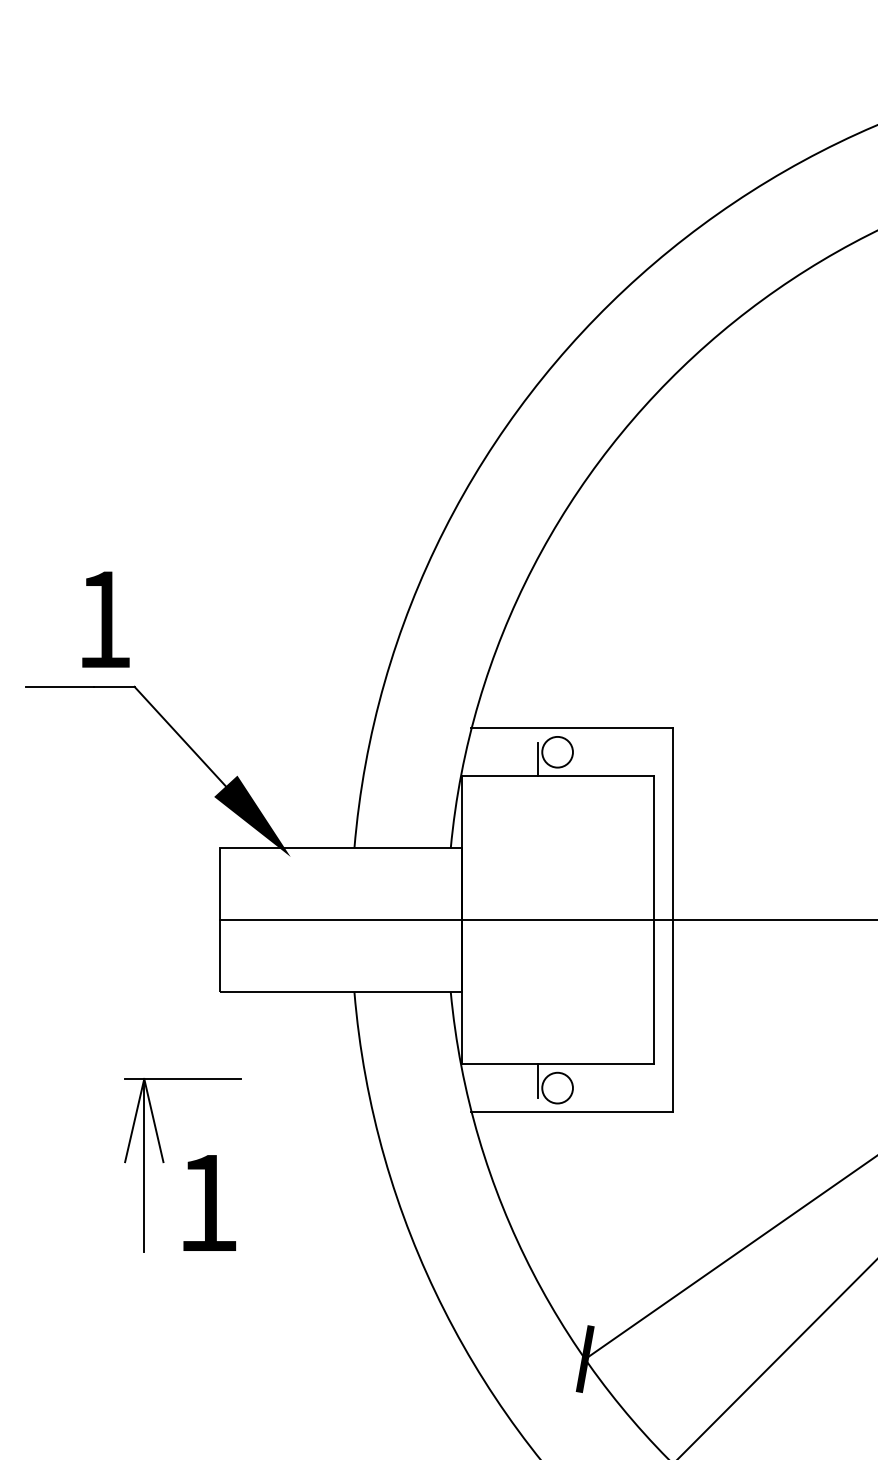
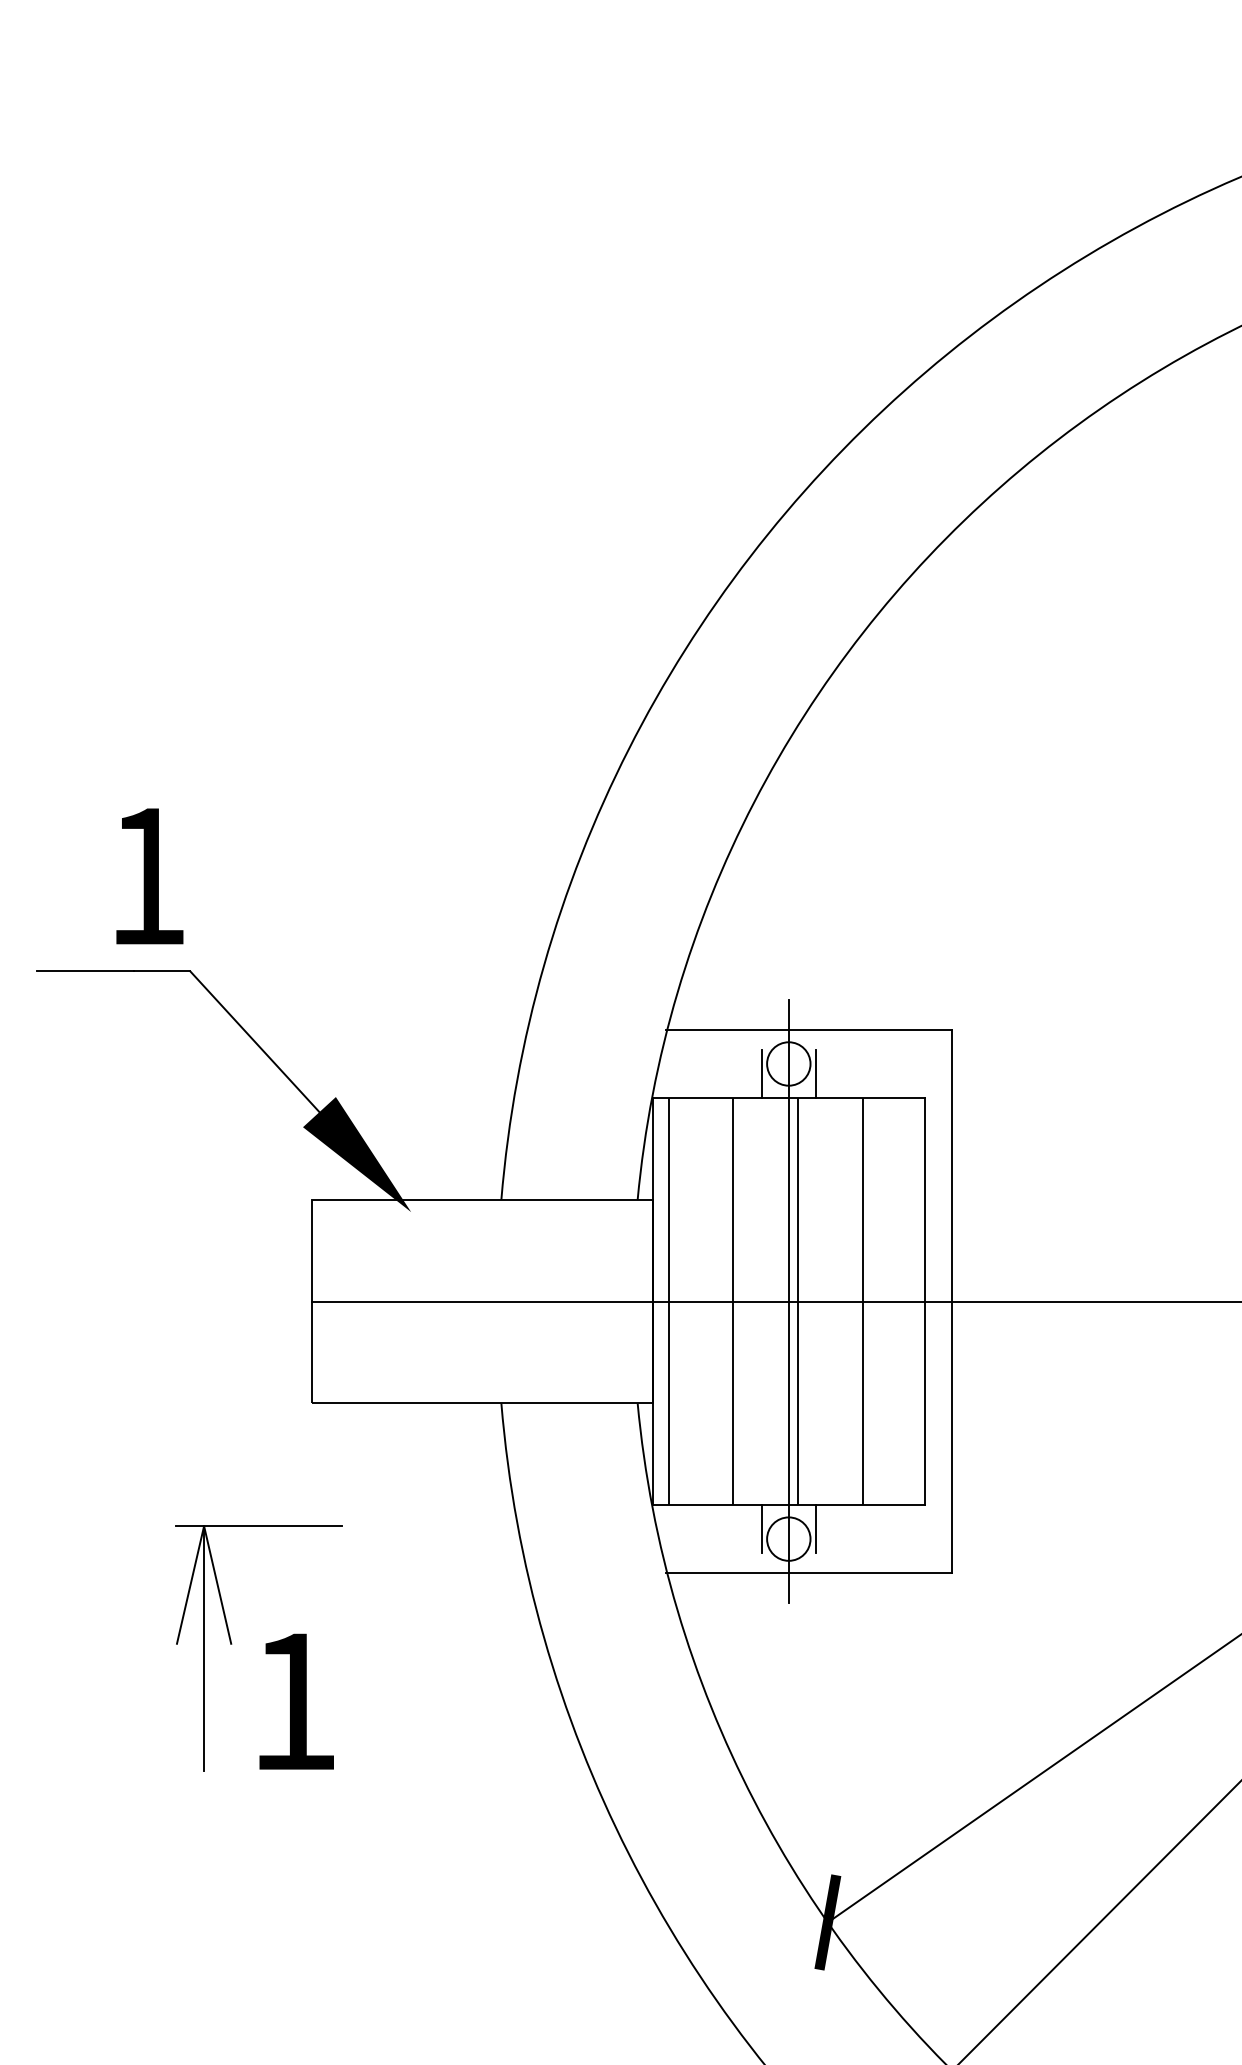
line: (576, 759) -> (815, 1074), added
line: (557, 919) -> (788, 1300), added
hatch: (540, 920) -> (764, 1301), added
line: (576, 1080) -> (815, 1528), added

